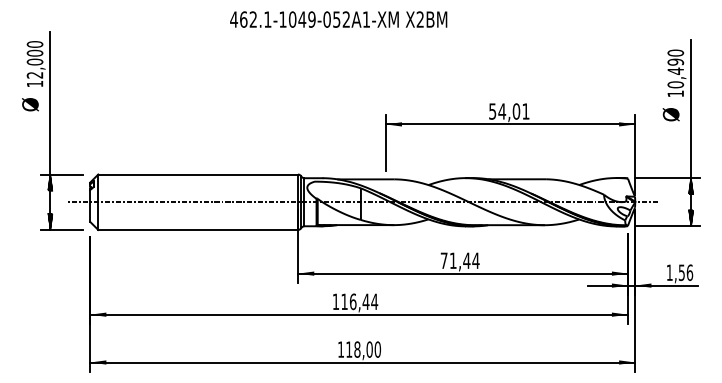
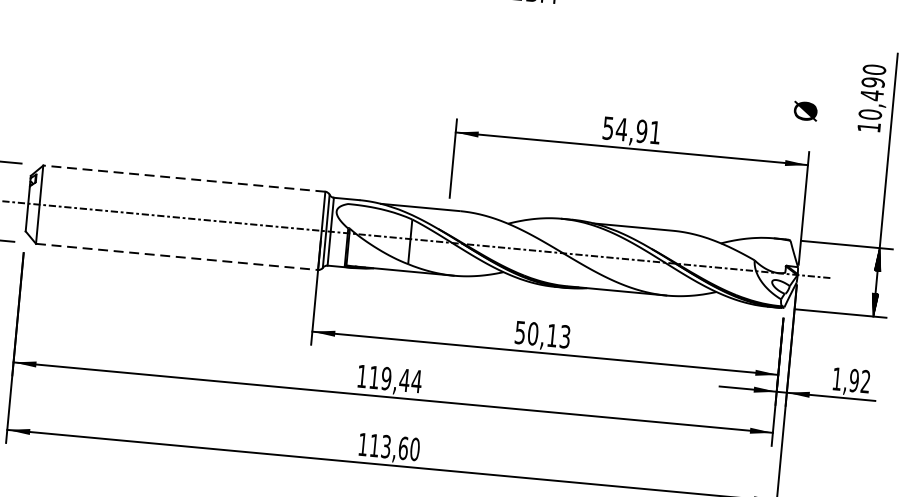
text: (515, 111) -> (640, 131), 54,01 -> 54,91
text: (670, 114) -> (804, 110), moved
line: (198, 174) -> (184, 178), solid -> dashed
line: (198, 229) -> (177, 256), solid -> dashed
text: (459, 260) -> (541, 334), 71,44 -> 50,13
text: (685, 272) -> (859, 380), 1,56 -> 1,92
text: (352, 301) -> (385, 378), 116,44 -> 119,44
text: (363, 349) -> (394, 447), 118,00 -> 113,60

